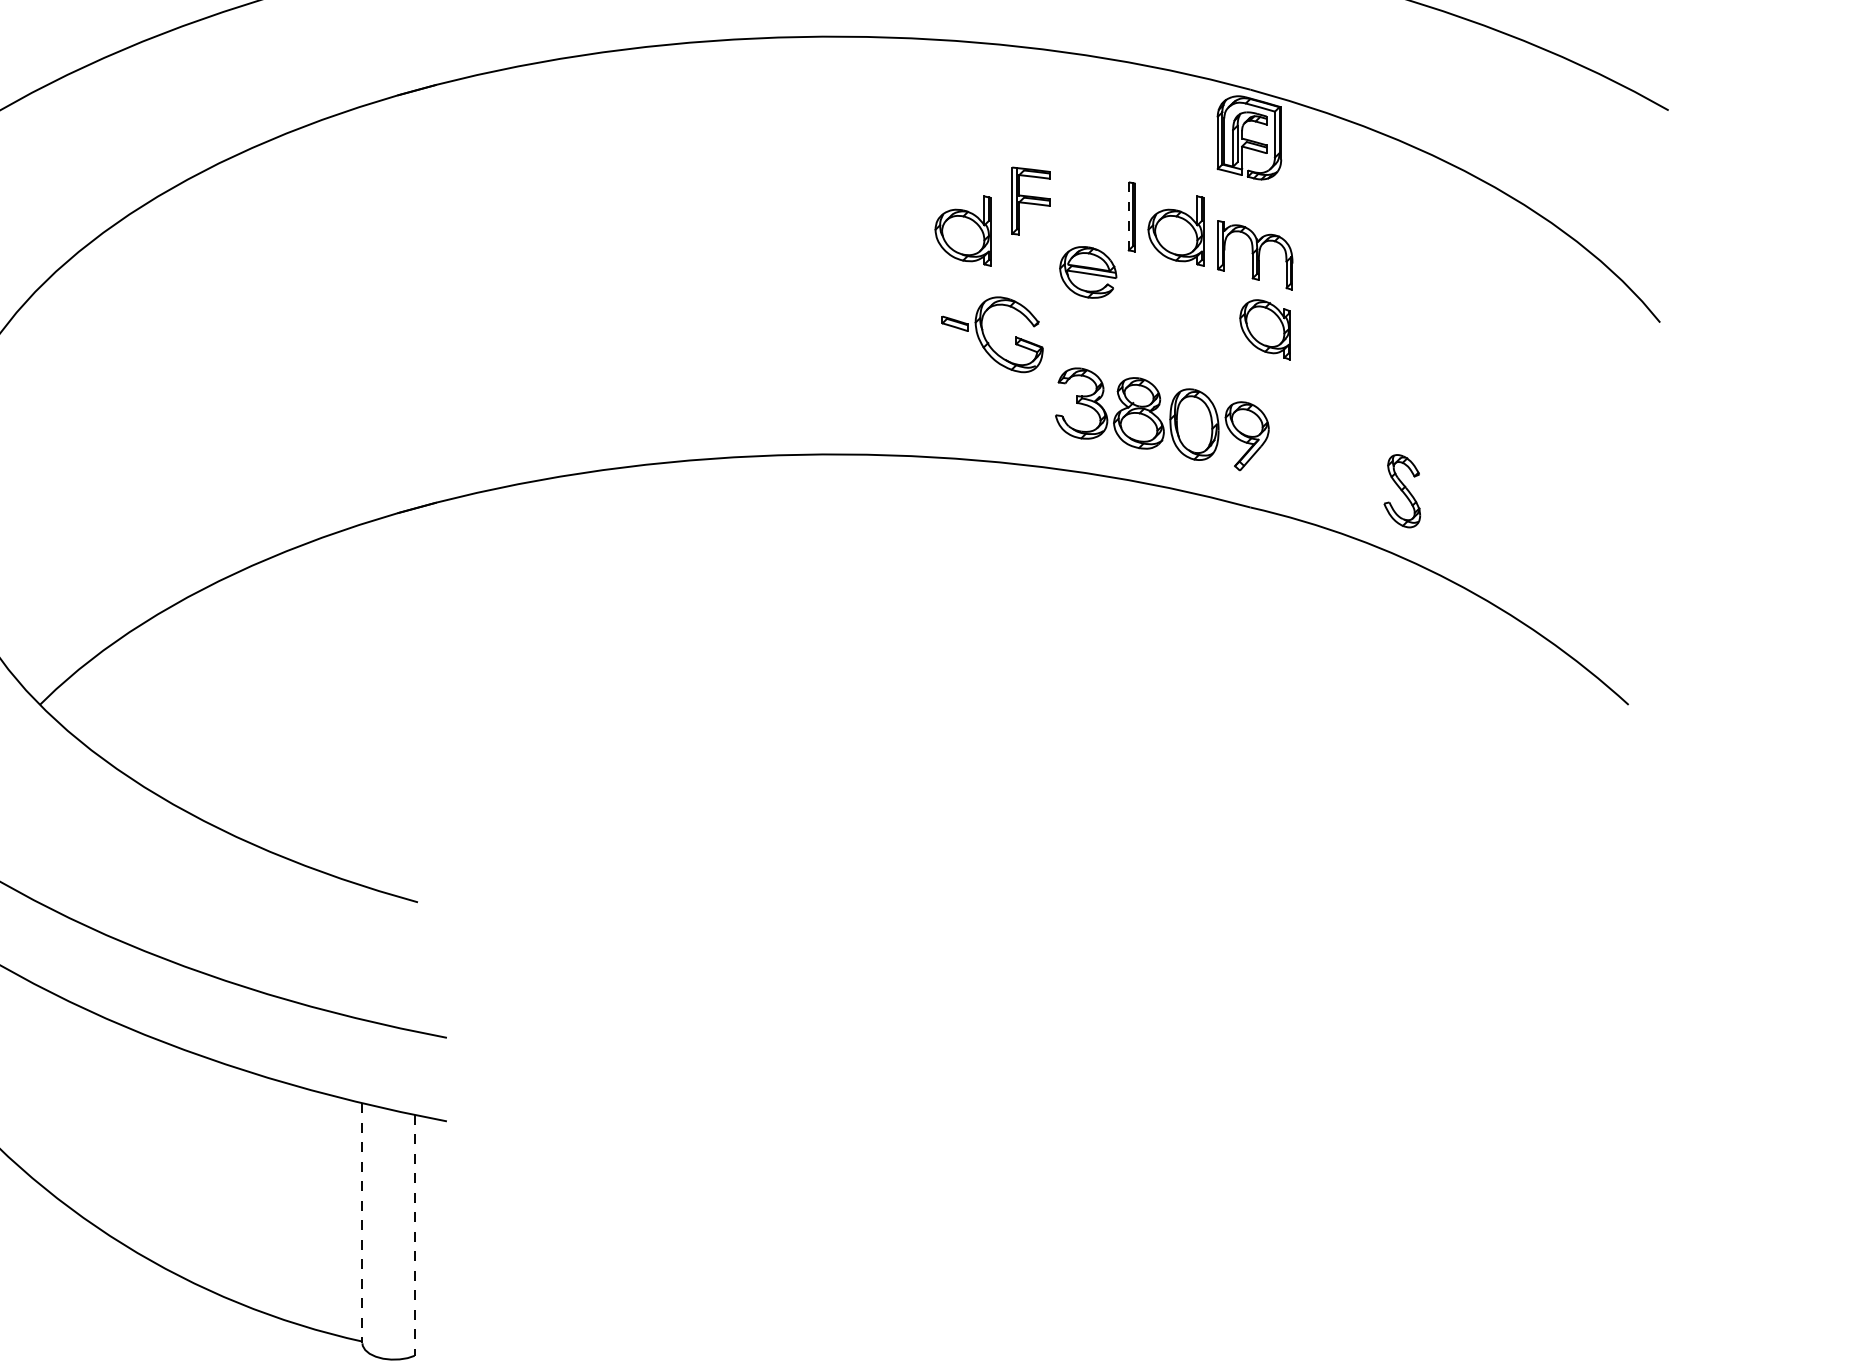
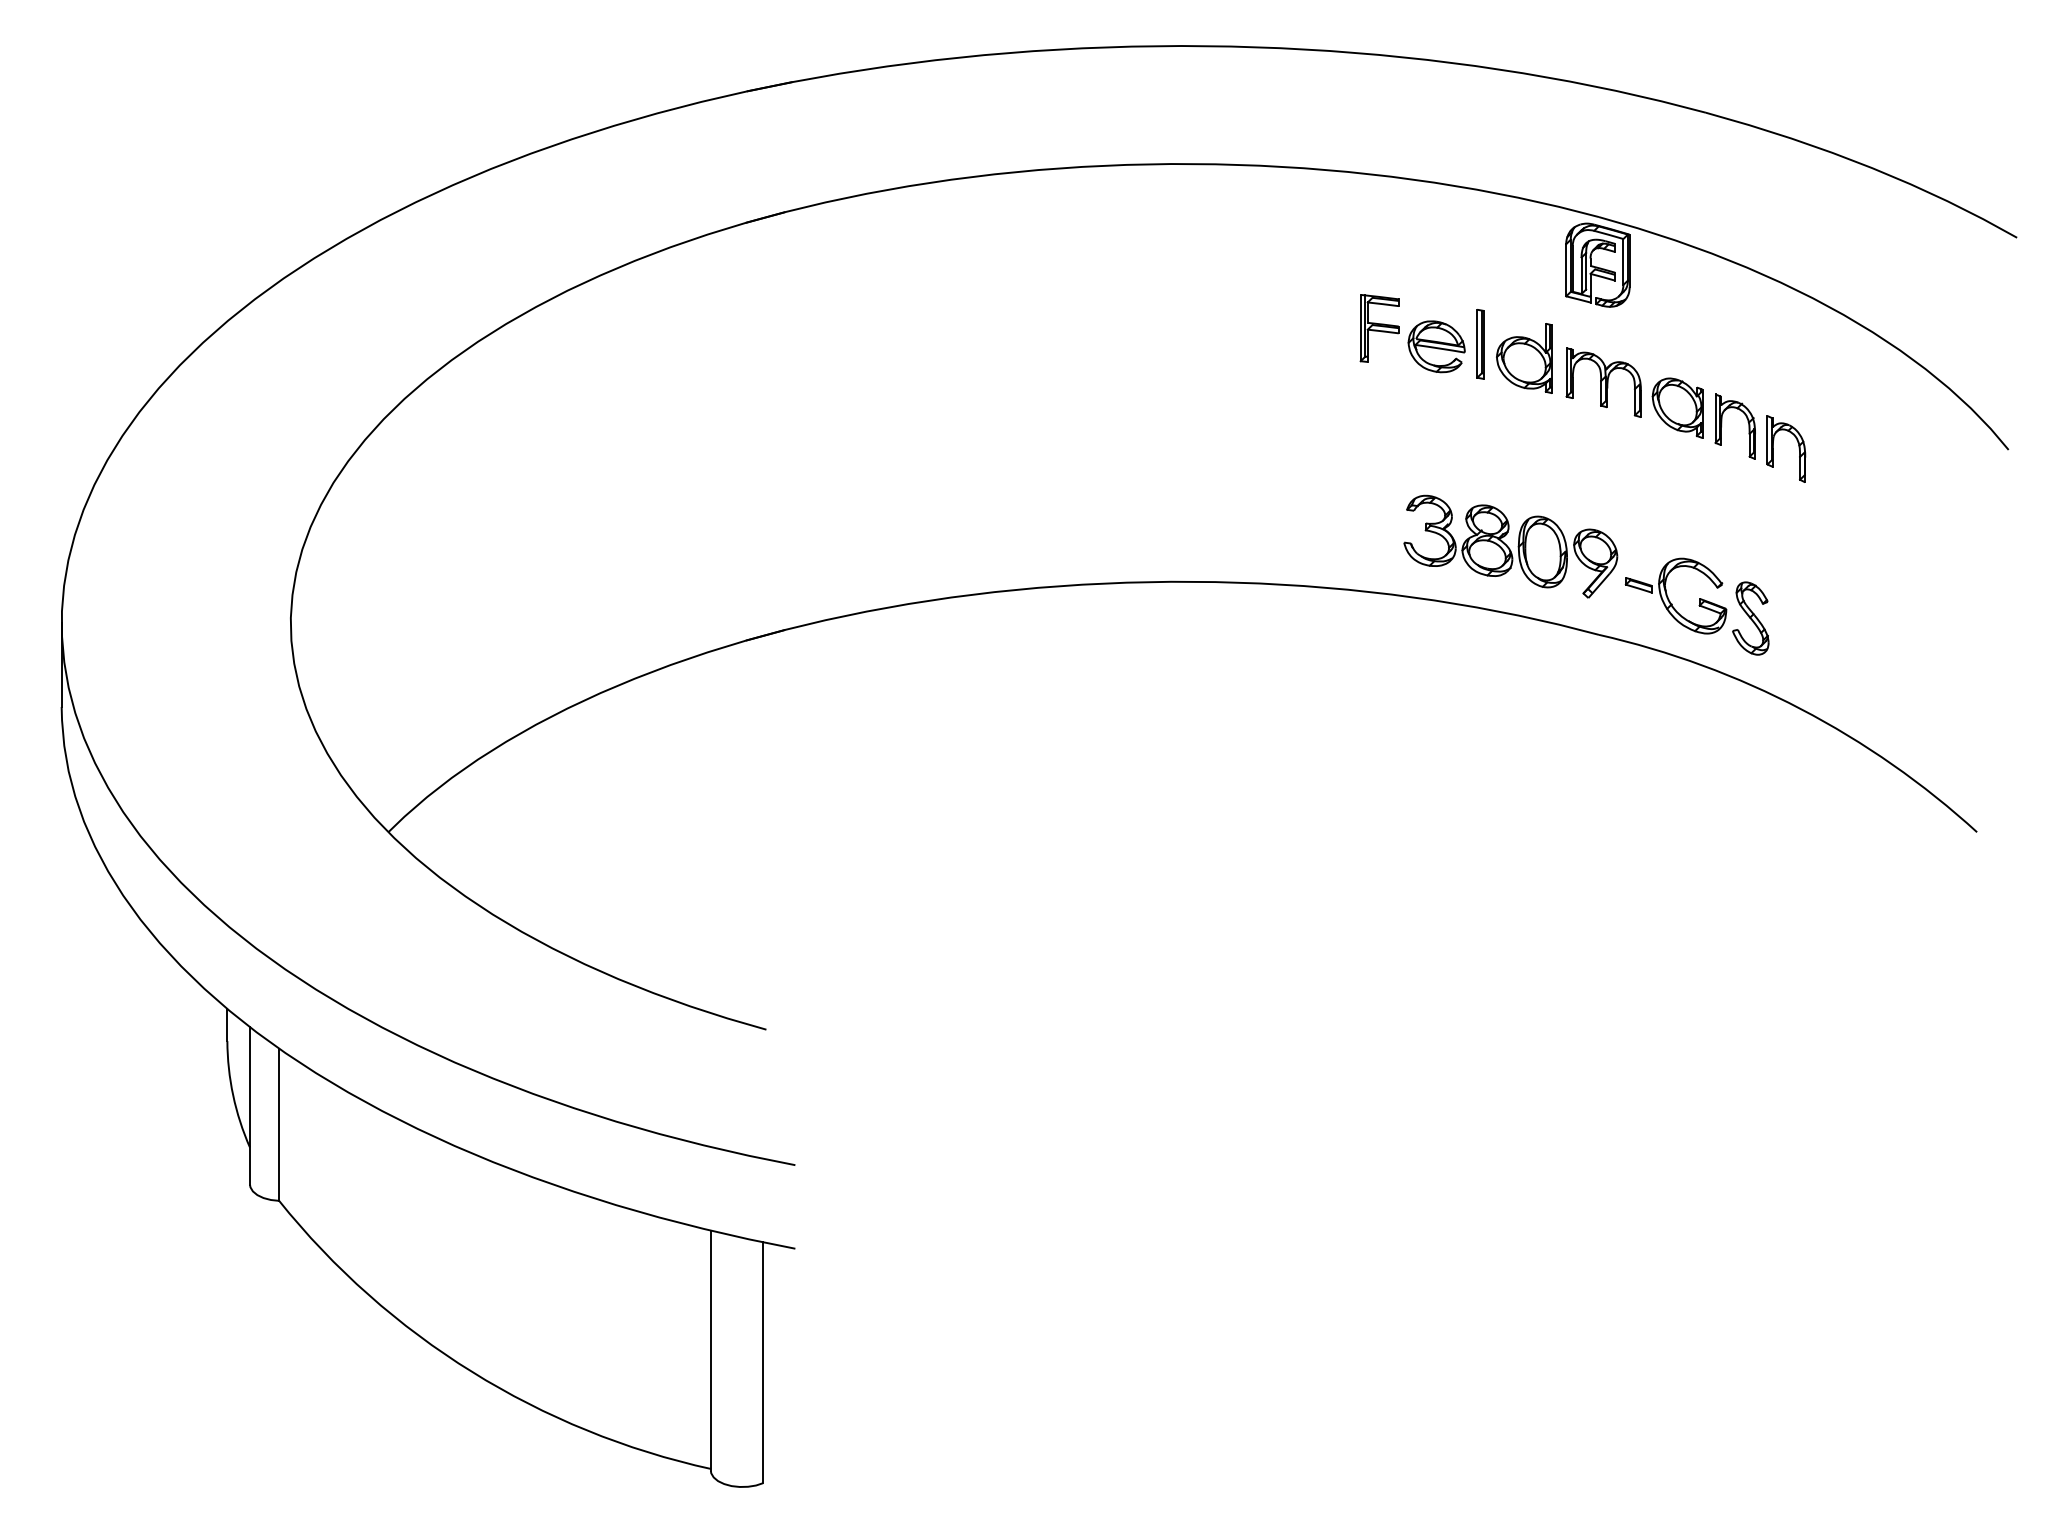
line: (1129, 216) -> (1477, 343), dashed -> solid
part: (963, 231) -> (1311, 358), removed
part: (1088, 272) -> (1436, 346), moved
part: (1374, 298) -> (1722, 425), added
part: (1450, 321) -> (1798, 448), added
part: (1265, 329) -> (1677, 407), moved
part: (985, 335) -> (1668, 596), moved
line: (362, 1223) -> (710, 1350), dashed -> solid
line: (415, 1236) -> (763, 1363), dashed -> solid

